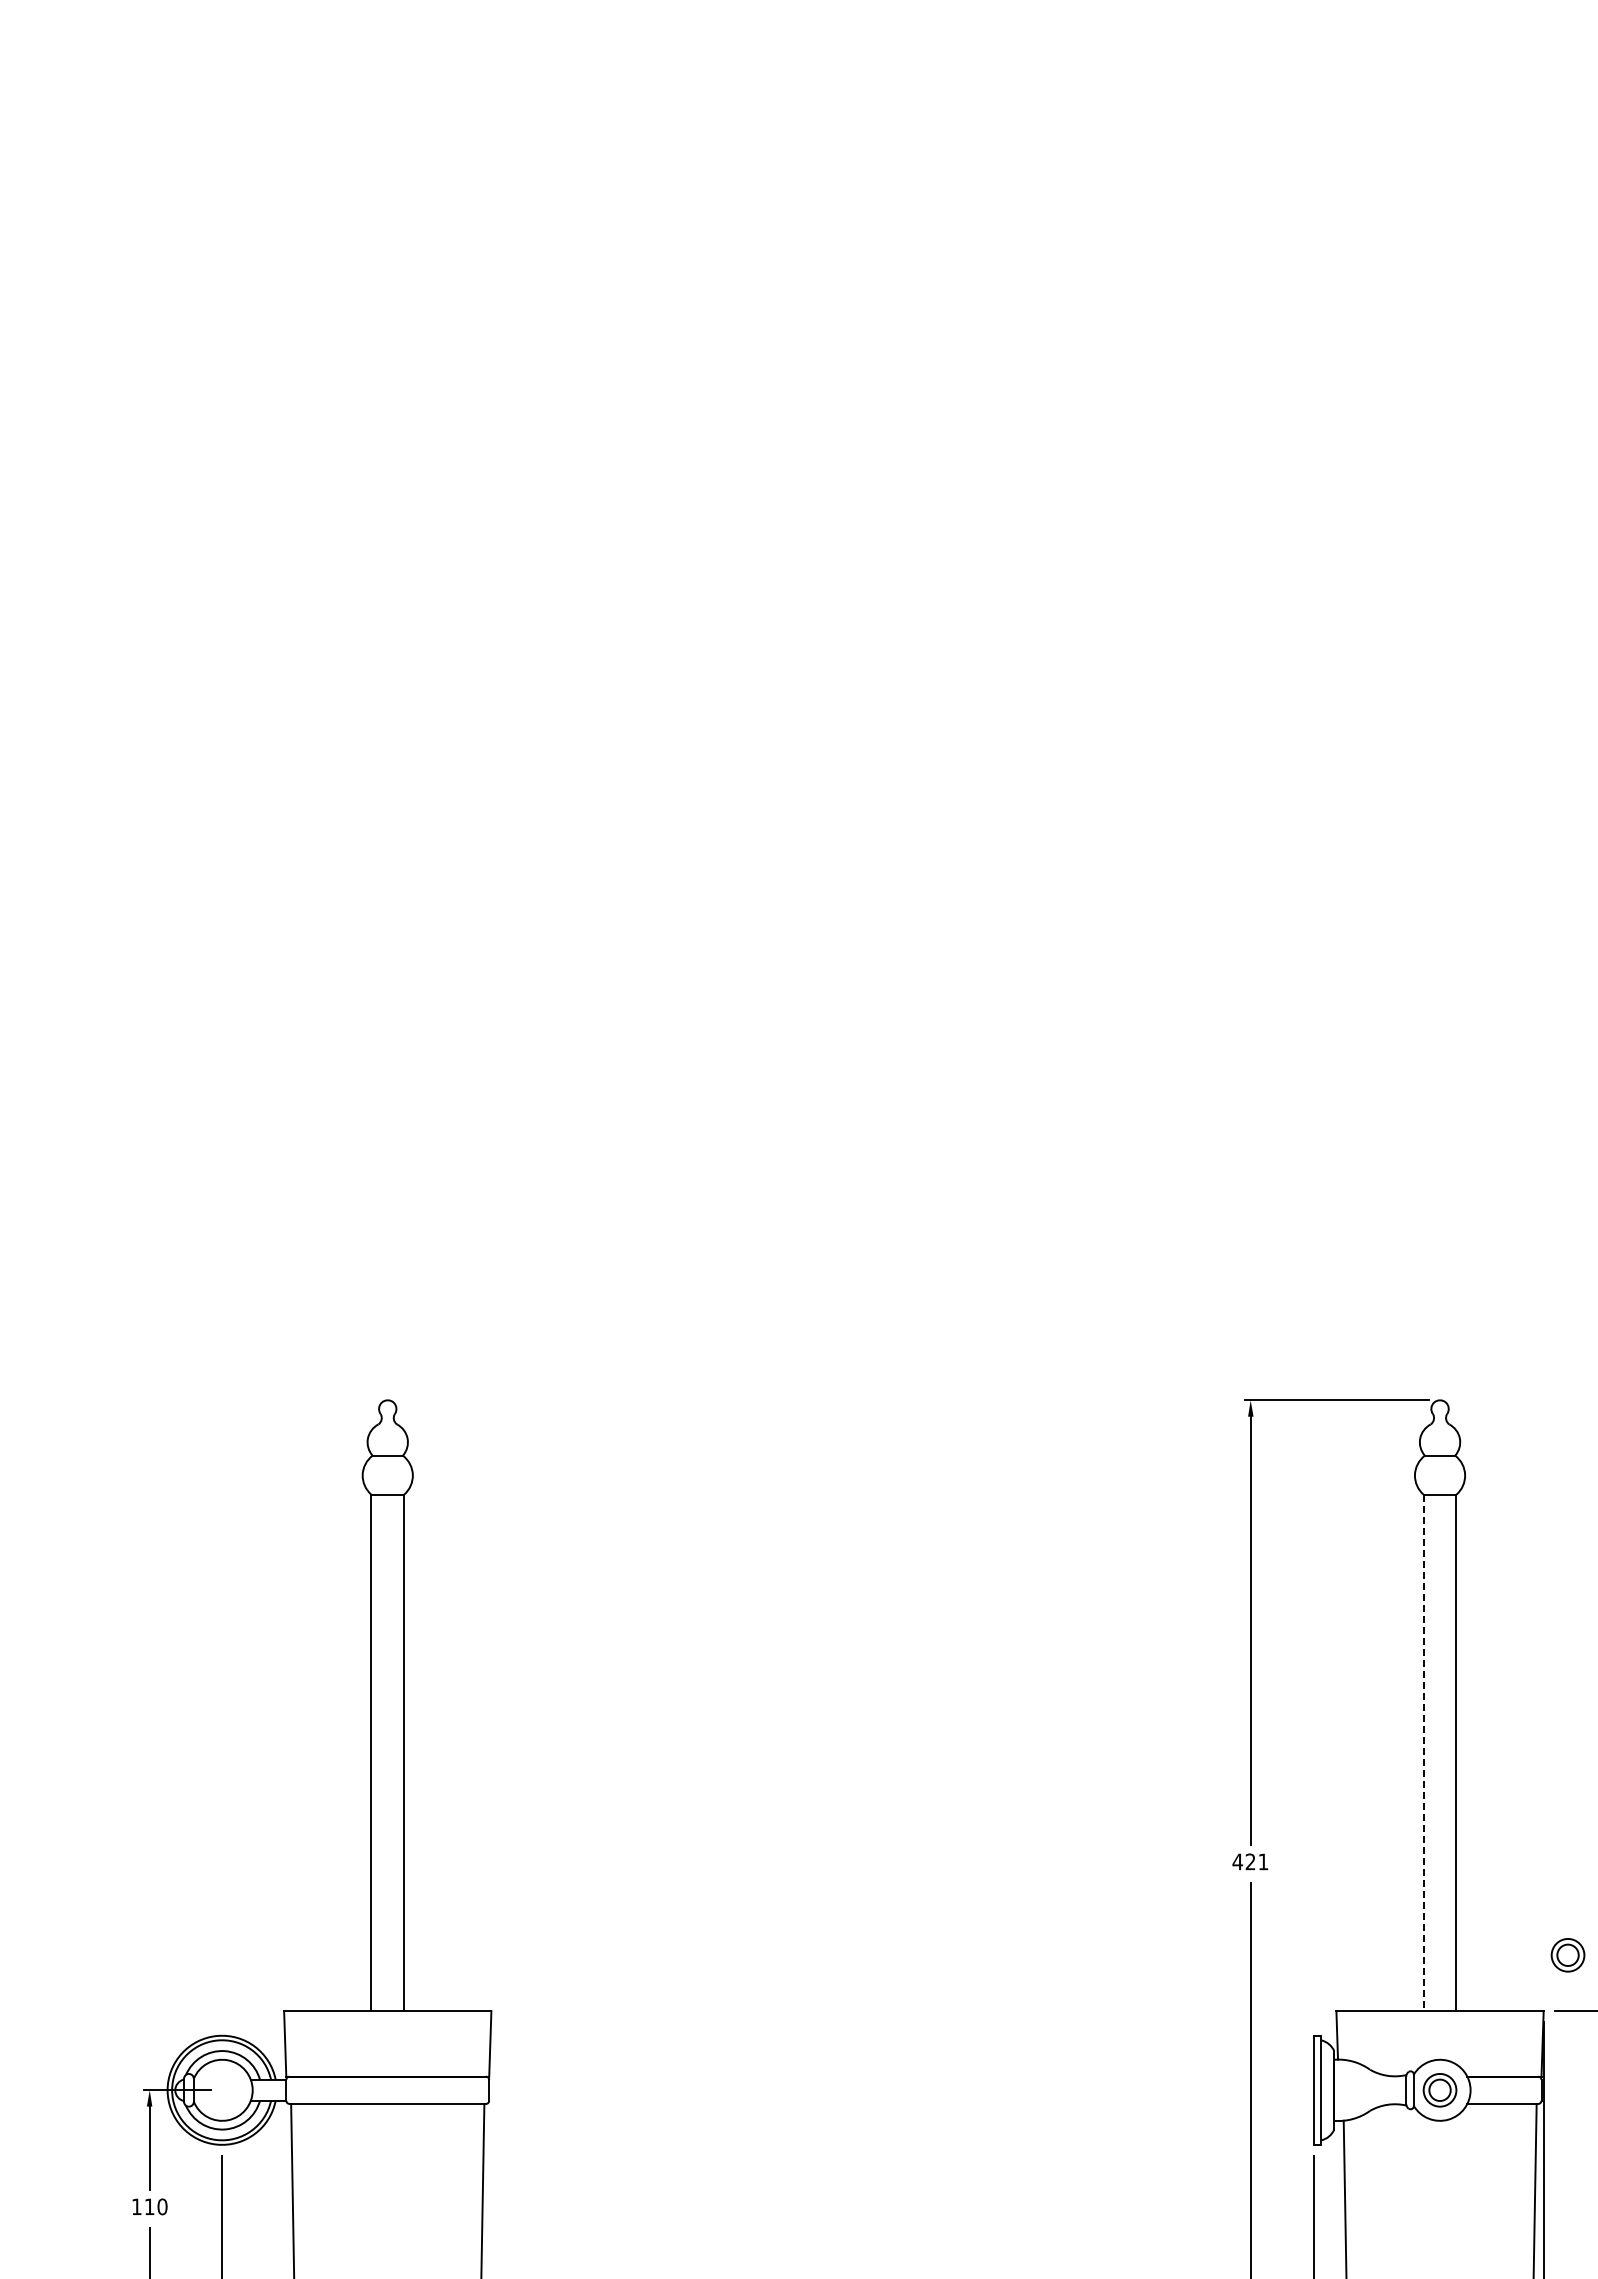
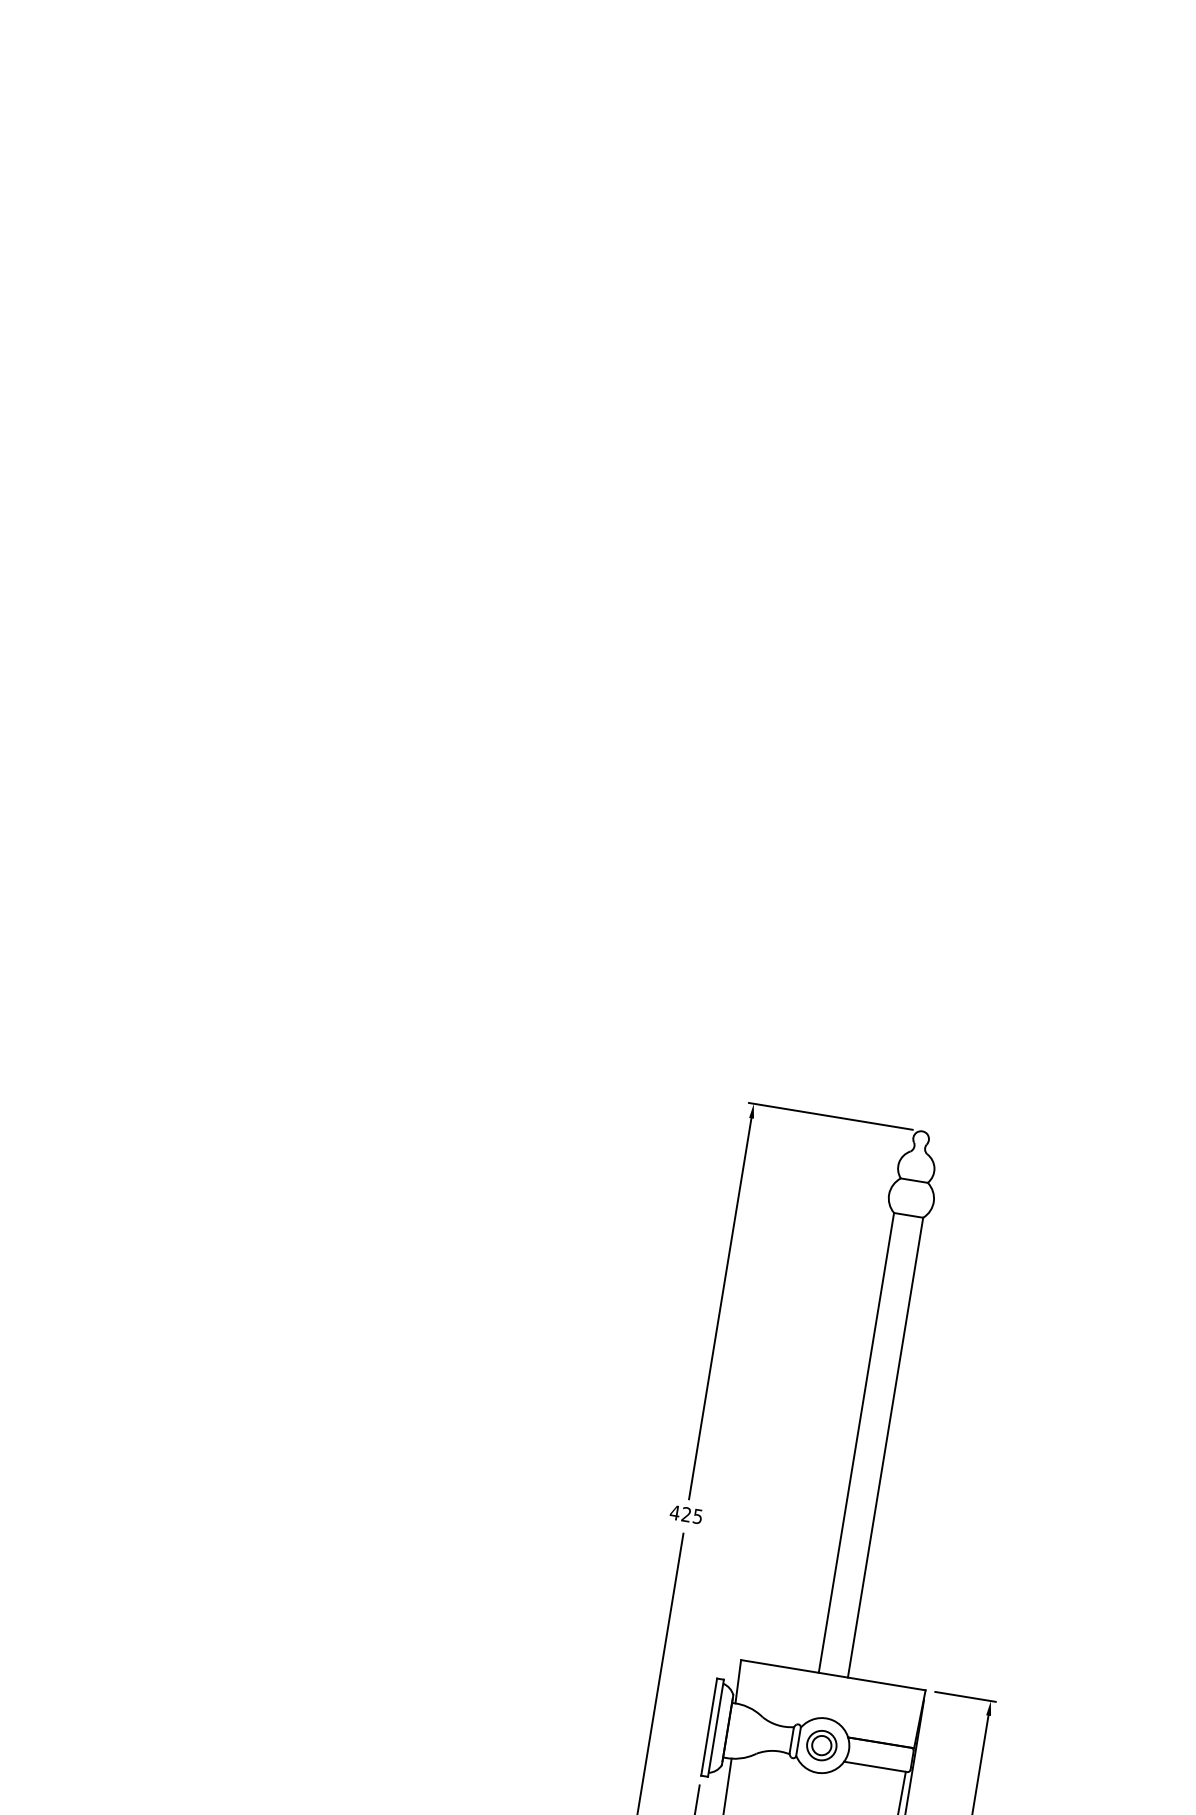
line: (1423, 1753) -> (856, 1443), dashed -> solid
text: (1263, 1861) -> (698, 1516), 421 -> 425
part: (1567, 1955) -> (954, 1644), removed

